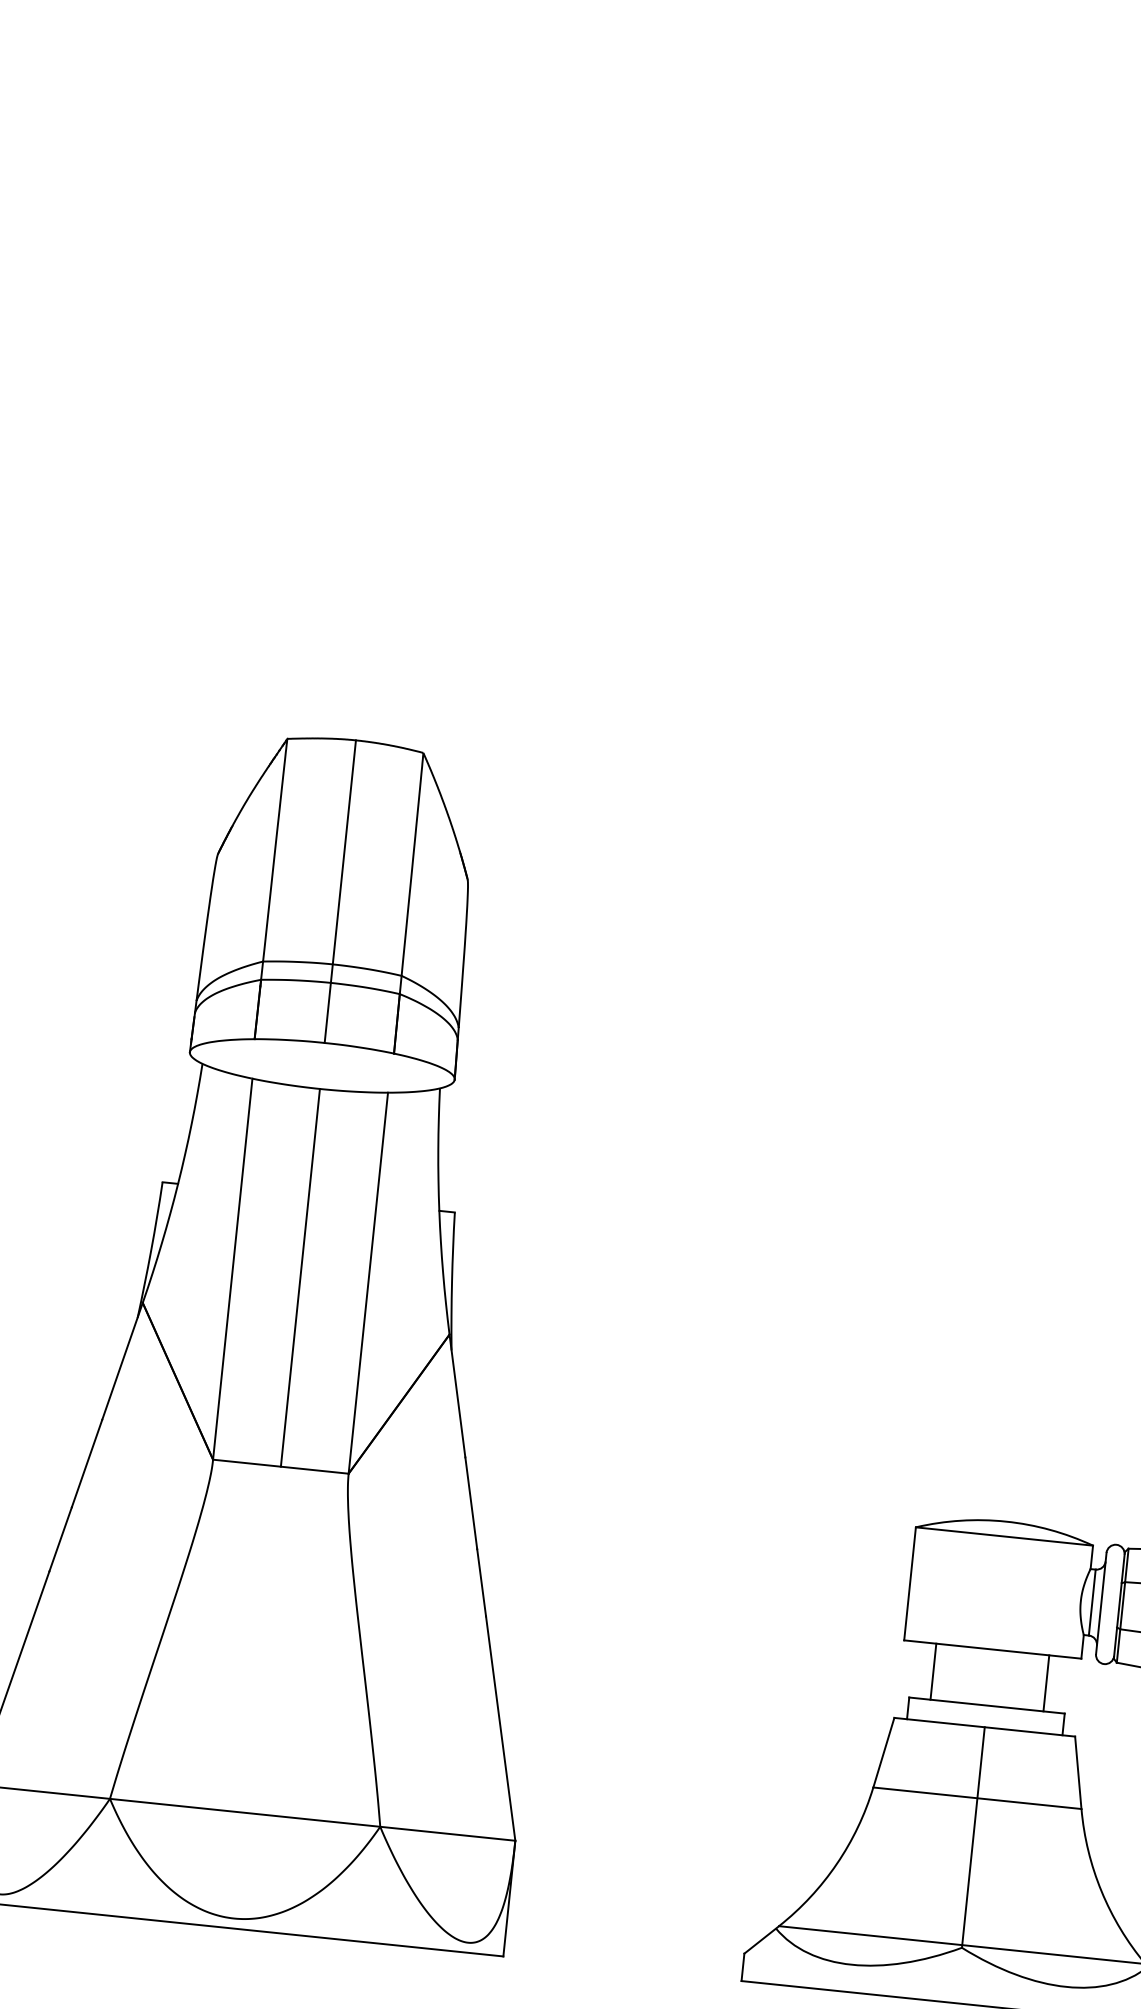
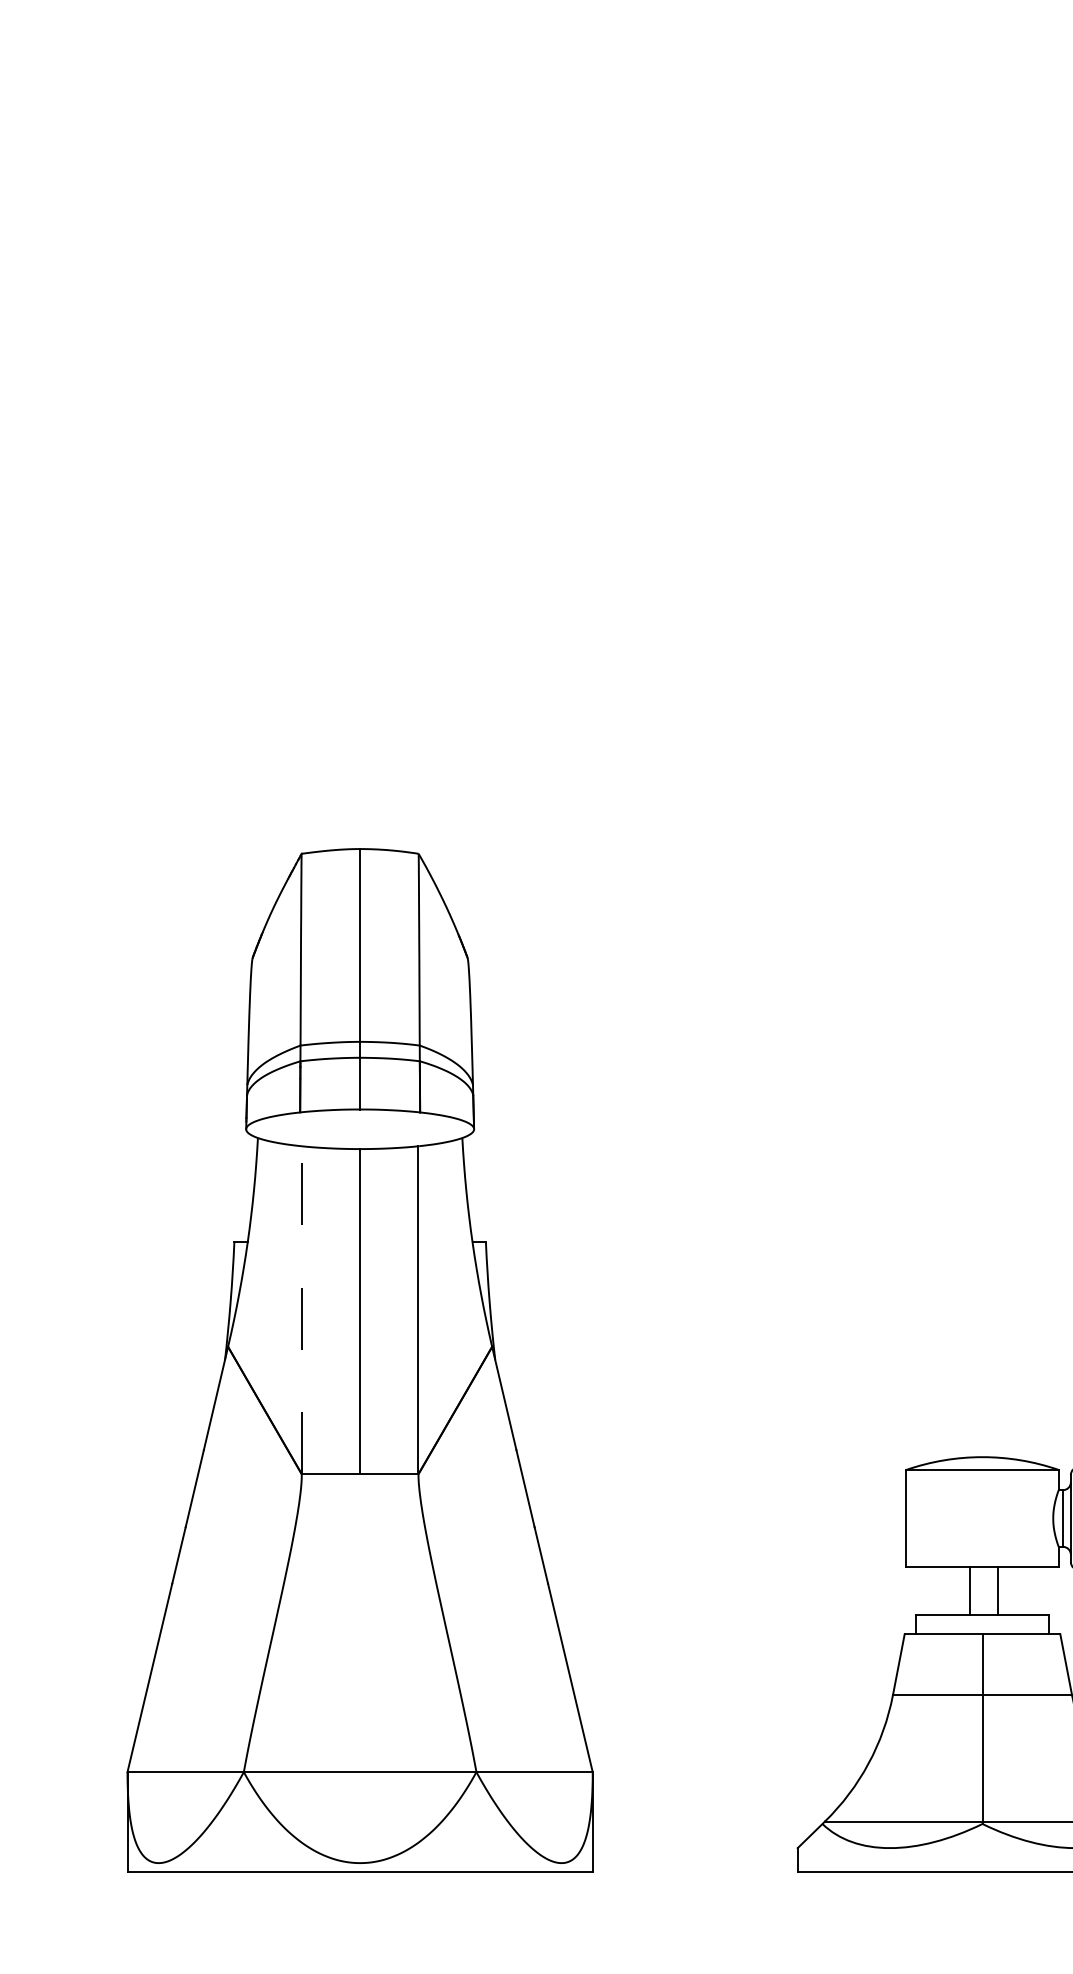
line: (232, 1269) -> (301, 1310), solid -> dashed
line: (932, 1671) -> (969, 1591), moved
line: (1046, 1683) -> (998, 1591), moved

